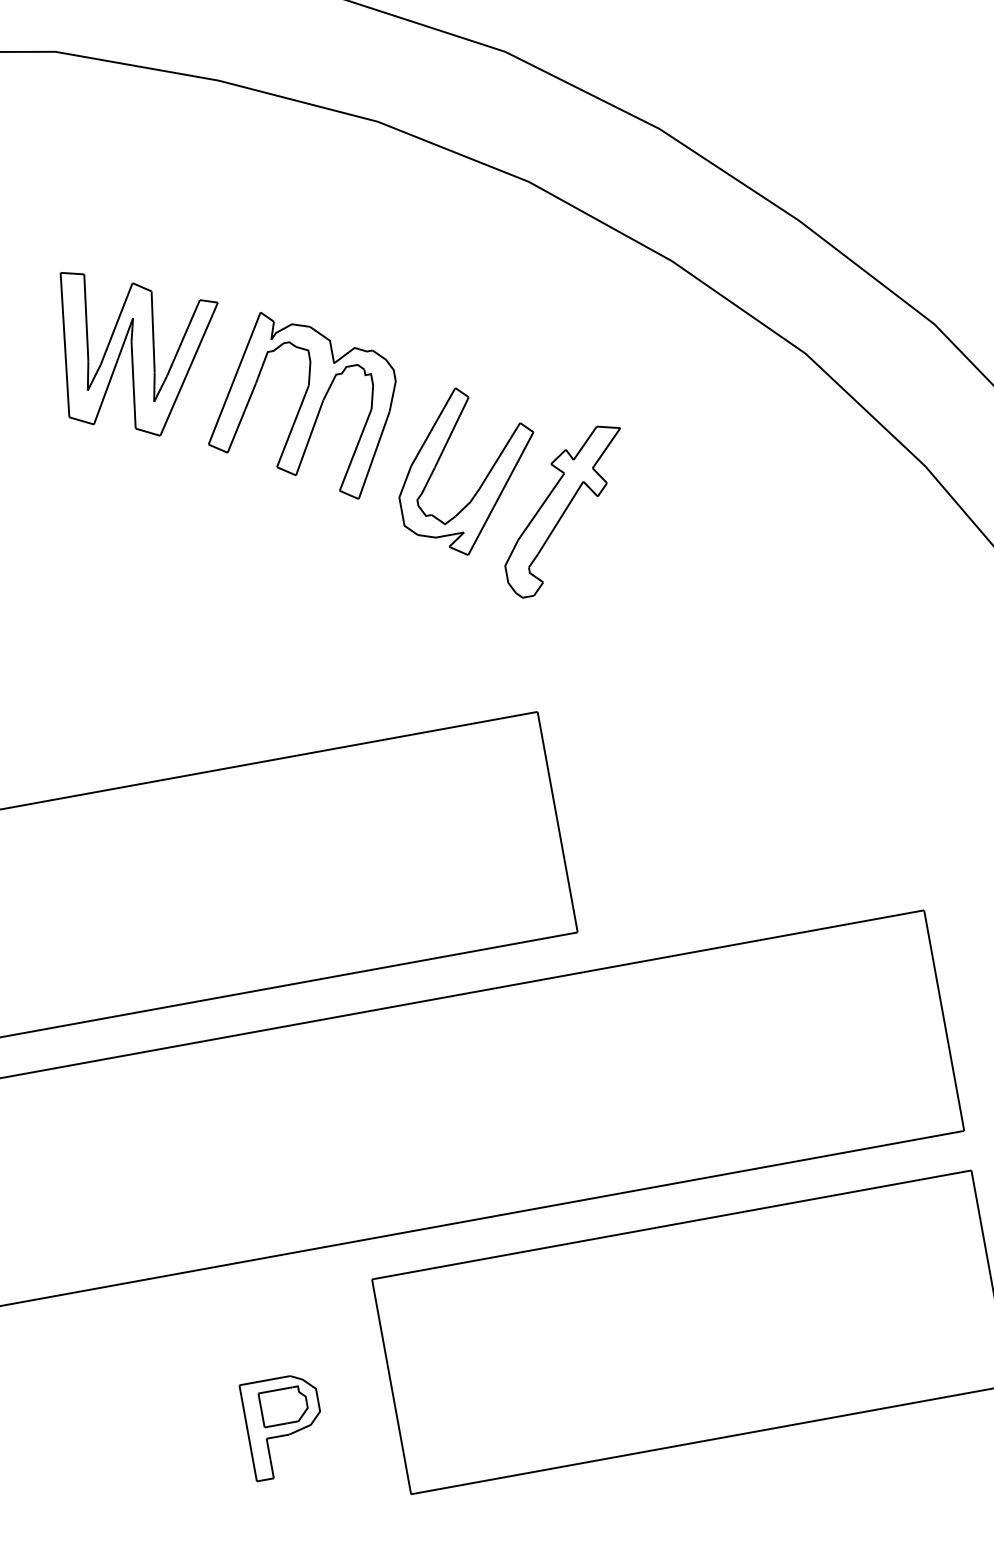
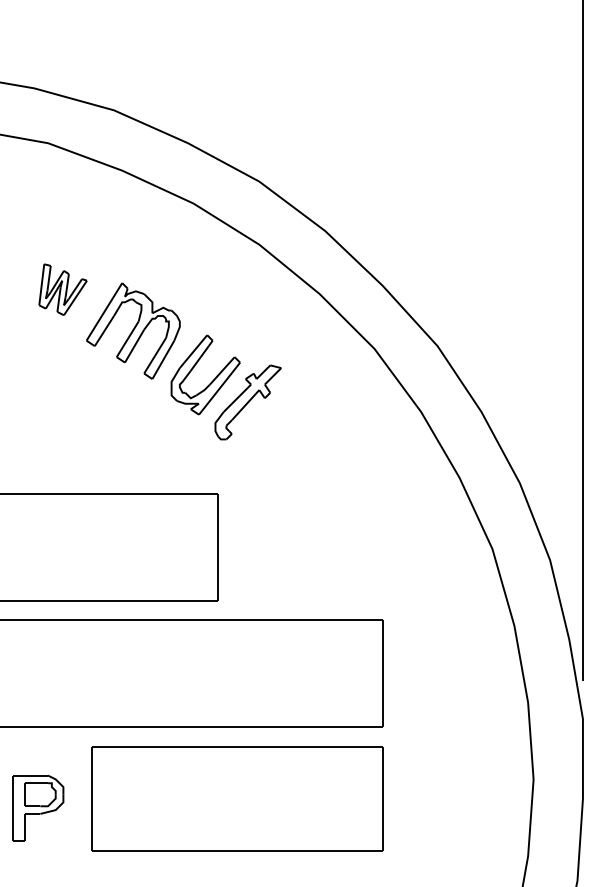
part: (139, 348) -> (62, 289), size x0.6
part: (284, 1427) -> (38, 808), size x1.4

